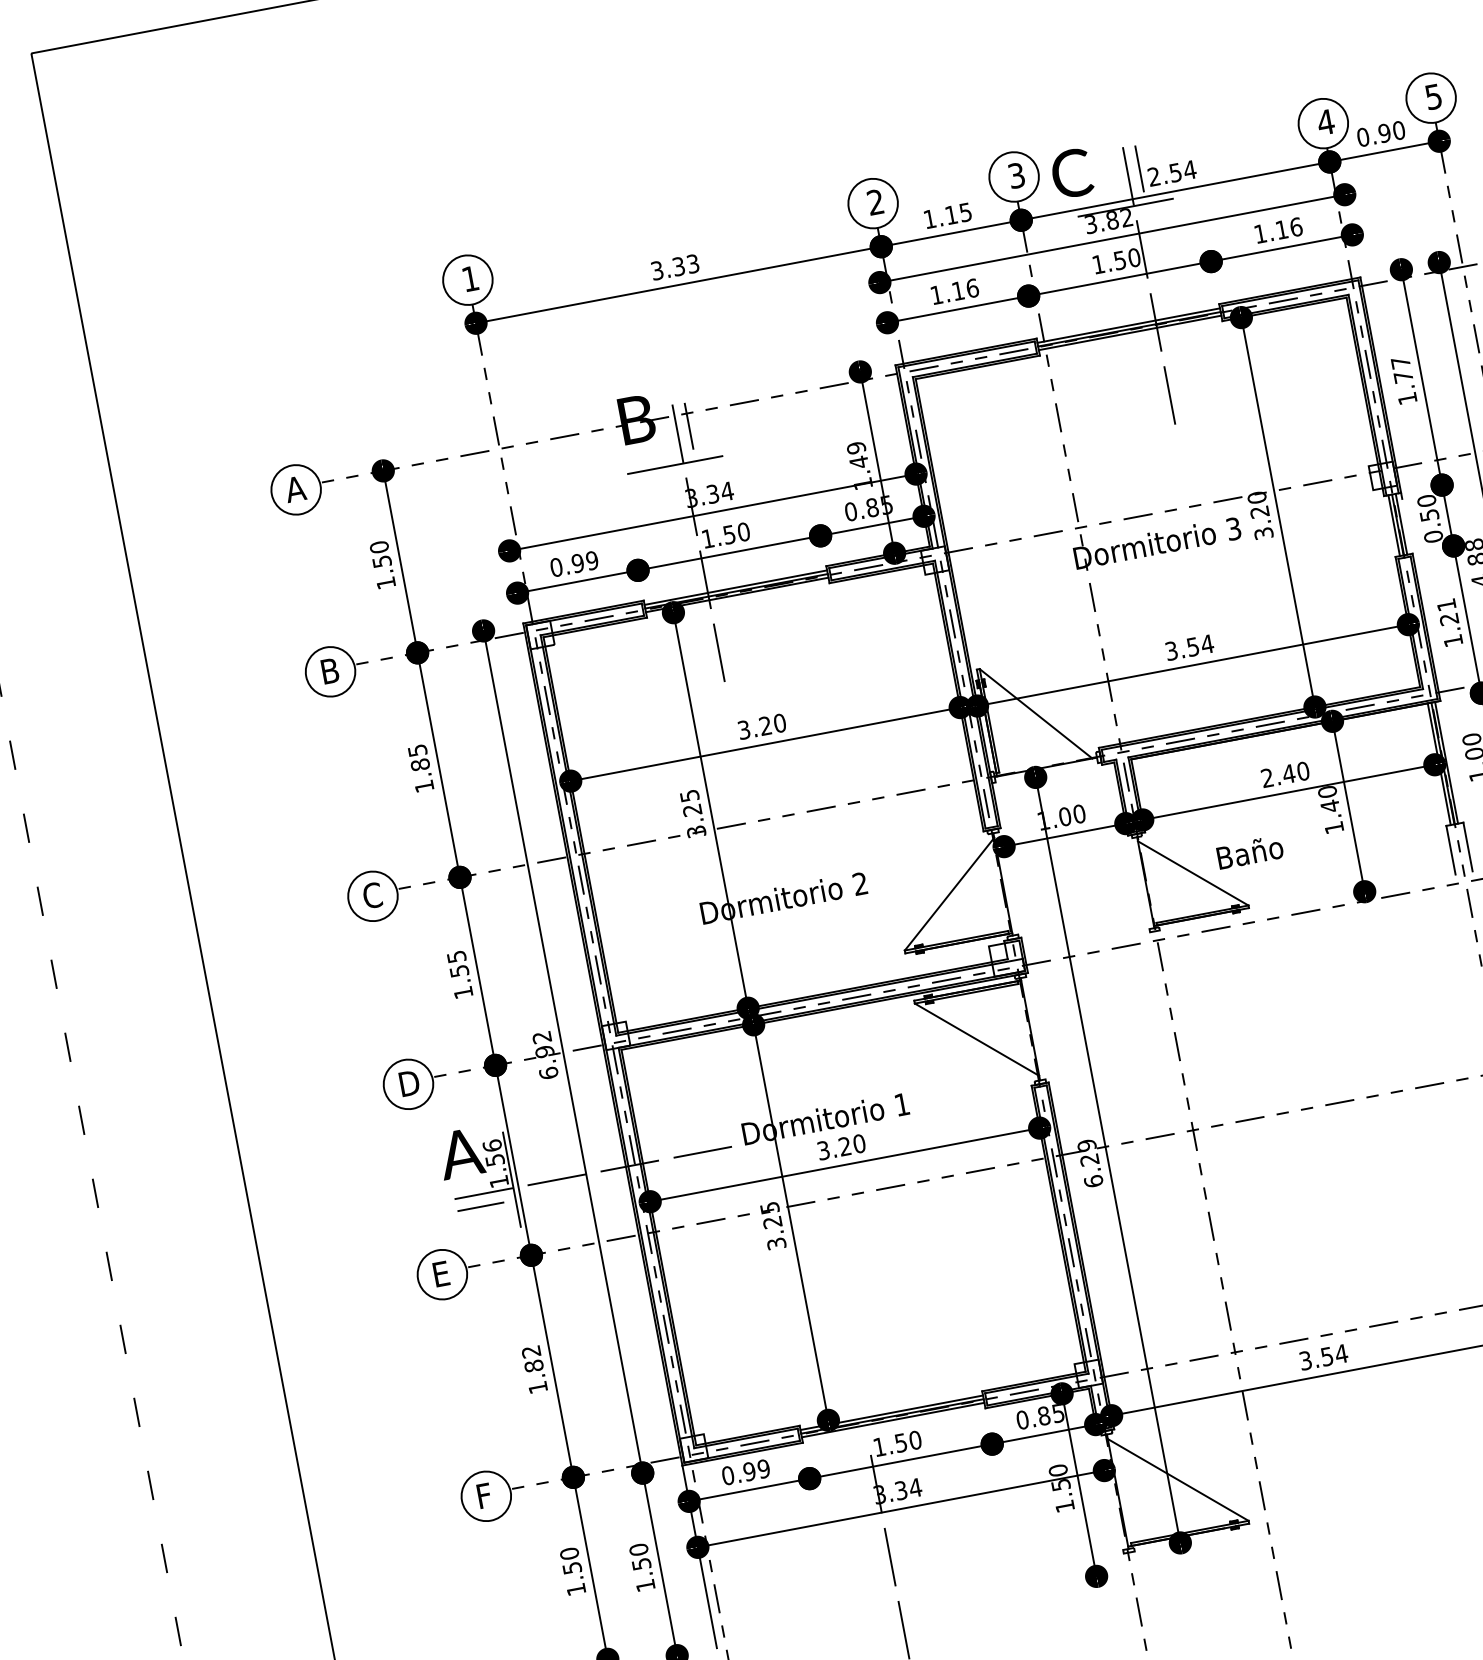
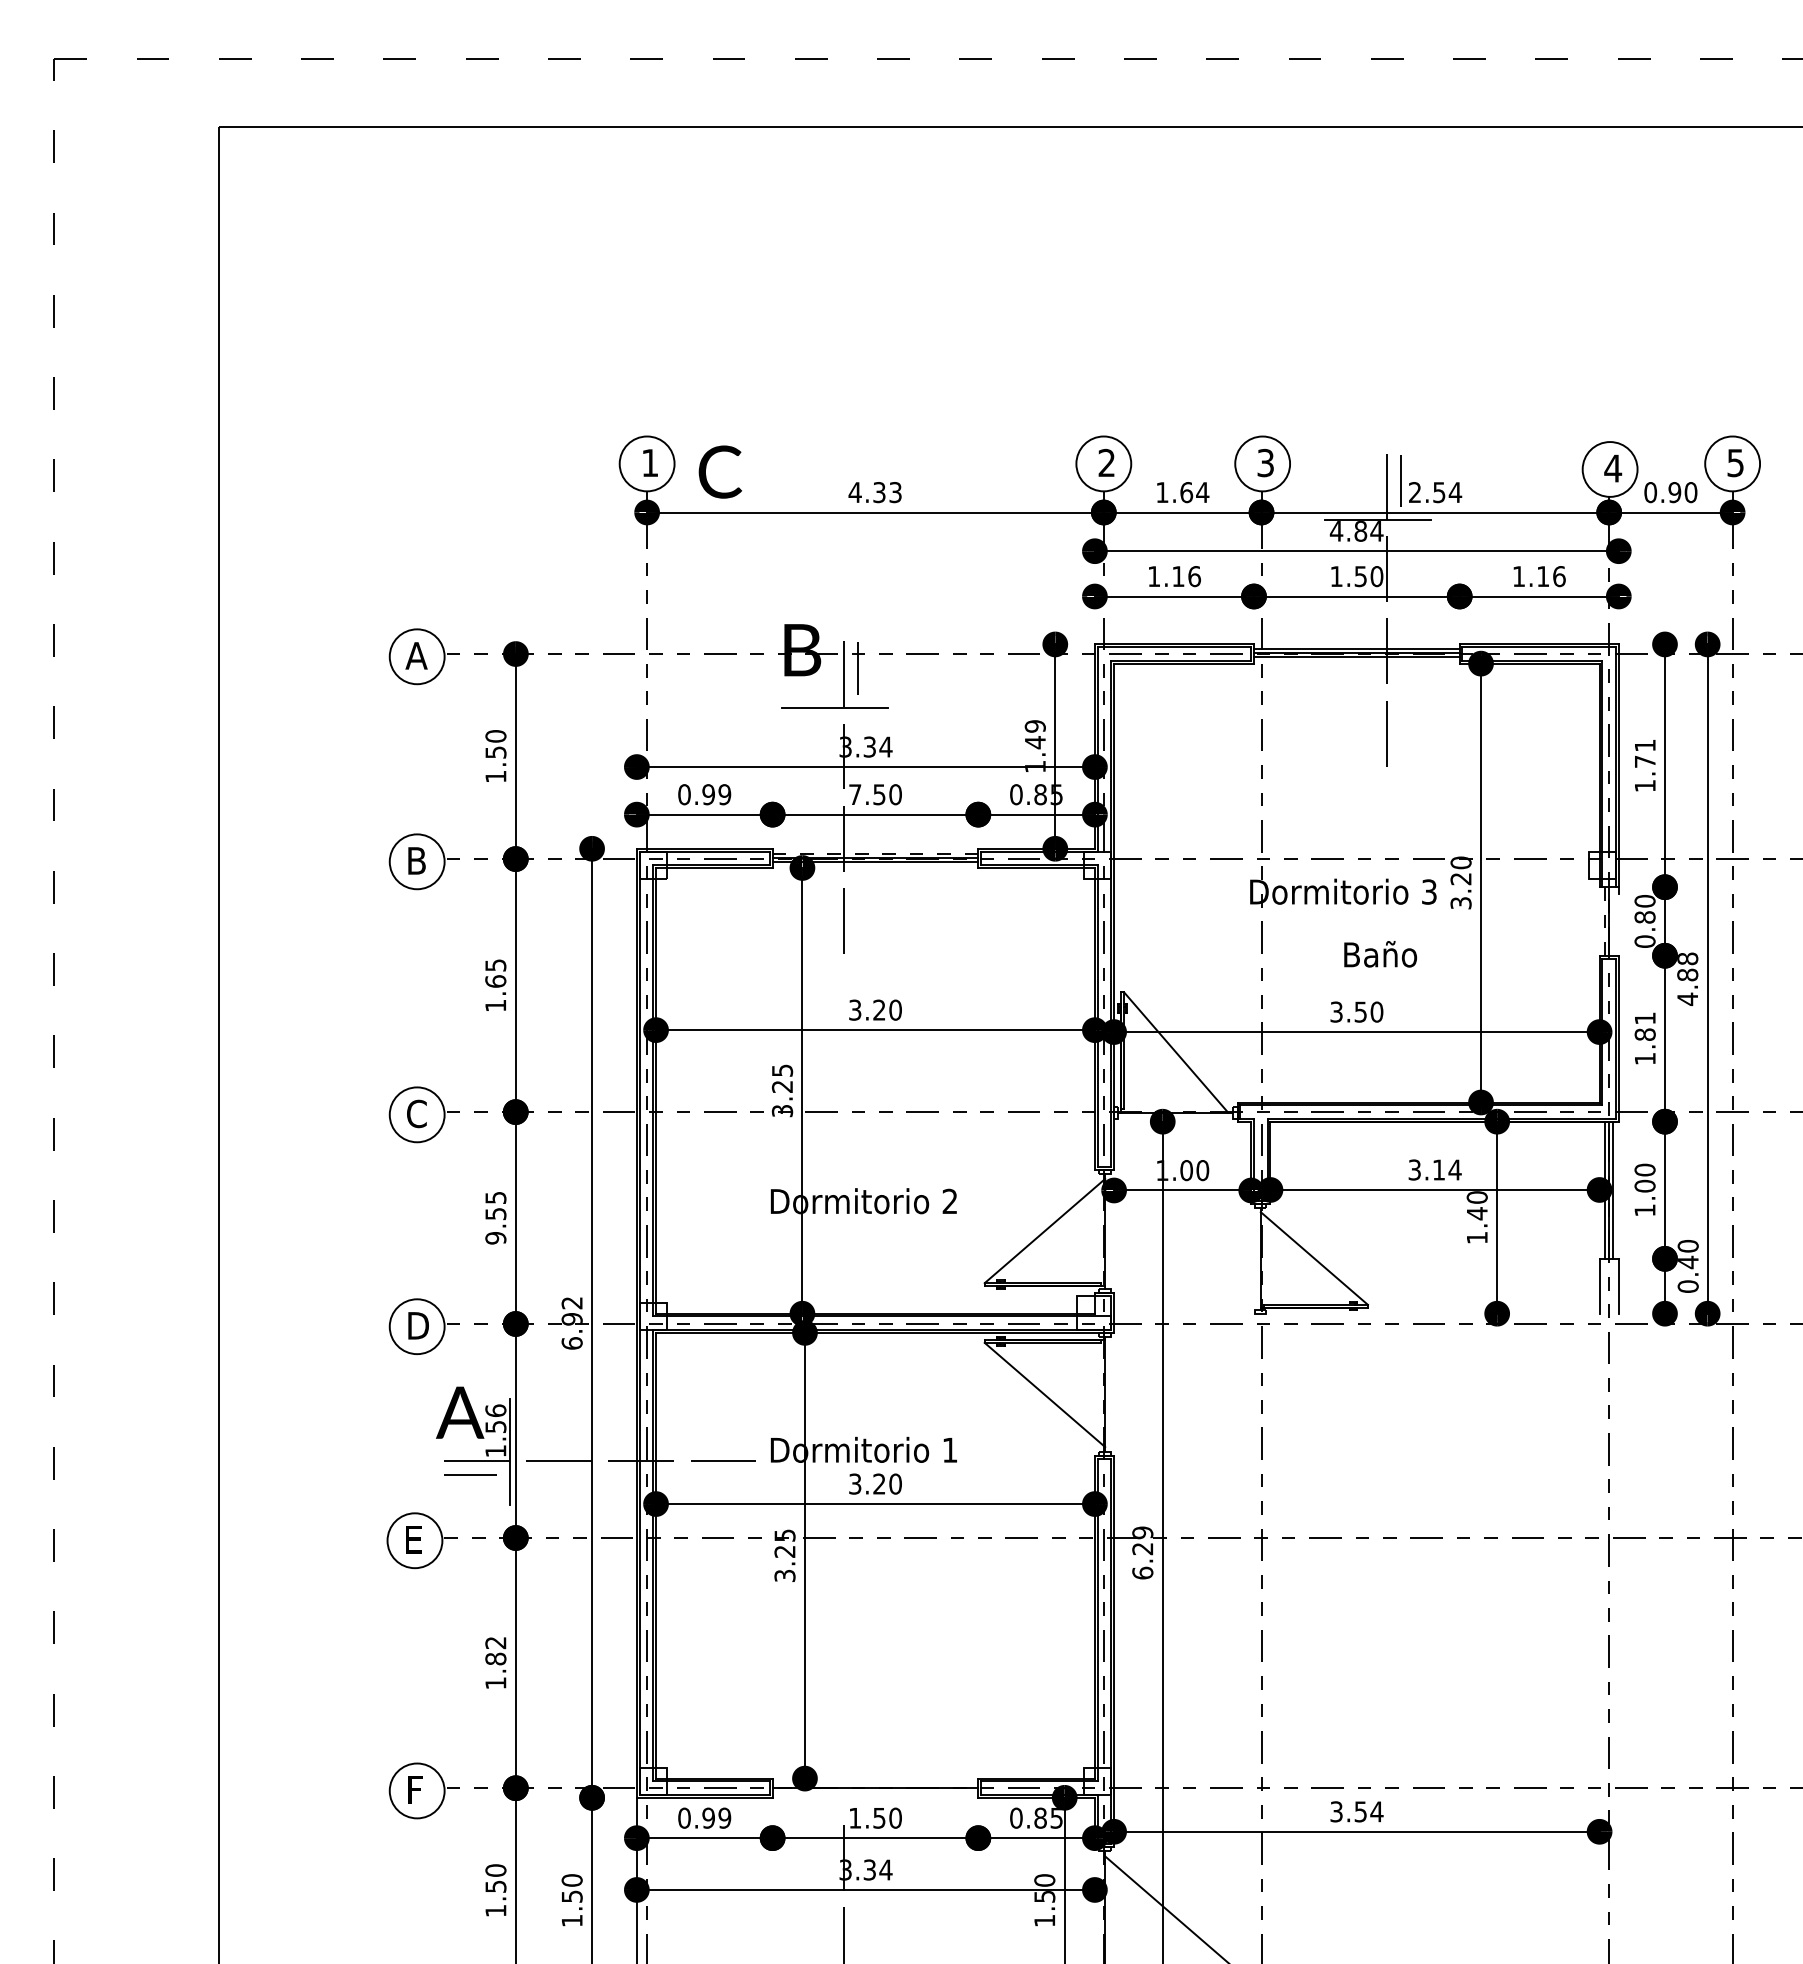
text: (1071, 173) -> (719, 471), moved
text: (958, 213) -> (1194, 492), 1.15 -> 1.64
text: (1108, 221) -> (1356, 531), 3.82 -> 4.84
text: (656, 270) -> (854, 492), 3.33 -> 4.33
text: (1401, 362) -> (1645, 745), 1.77 -> 1.71
text: (1429, 515) -> (1644, 917), 0.50 -> 0.80
line: (1394, 524) -> (1604, 920), solid -> dashed
line: (1401, 524) -> (1612, 921), removed
text: (708, 538) -> (855, 794), 1.50 -> 7.50
line: (735, 587) -> (875, 853), solid -> dashed
text: (1448, 619) -> (1644, 1034), 1.21 -> 1.81
text: (1206, 643) -> (1376, 1011), 3.54 -> 3.50
text: (420, 764) -> (495, 981), 1.85 -> 1.65
text: (1284, 774) -> (1434, 1169), 2.40 -> 3.14
text: (1250, 852) -> (1380, 954), moved
text: (463, 992) -> (495, 1238), 1.55 -> 9.55
line: (891, 1412) -> (875, 1783), removed
line: (893, 1419) -> (875, 1791), removed

